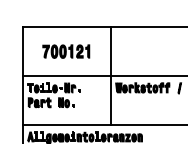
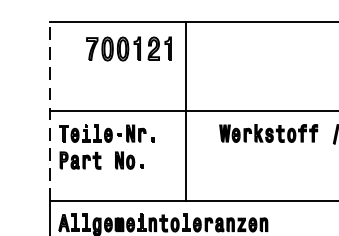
part: (66, 51) -> (129, 48), moved
line: (23, 75) -> (50, 110), solid -> dashed
line: (111, 75) -> (186, 110), moved

